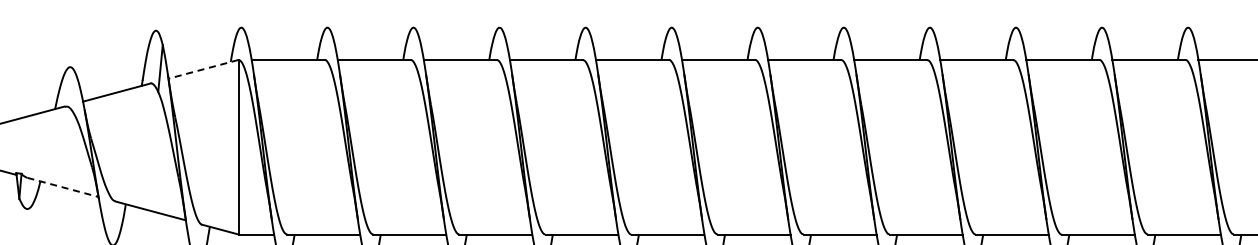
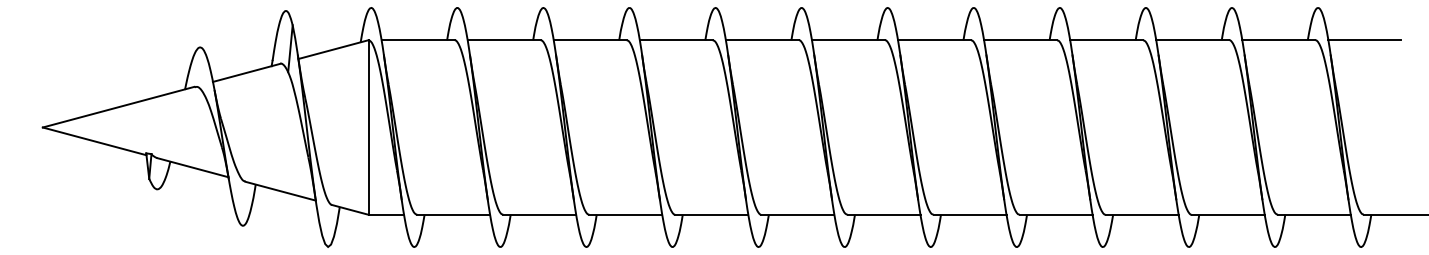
line: (202, 69) -> (332, 49), dashed -> solid
line: (62, 187) -> (192, 167), dashed -> solid

